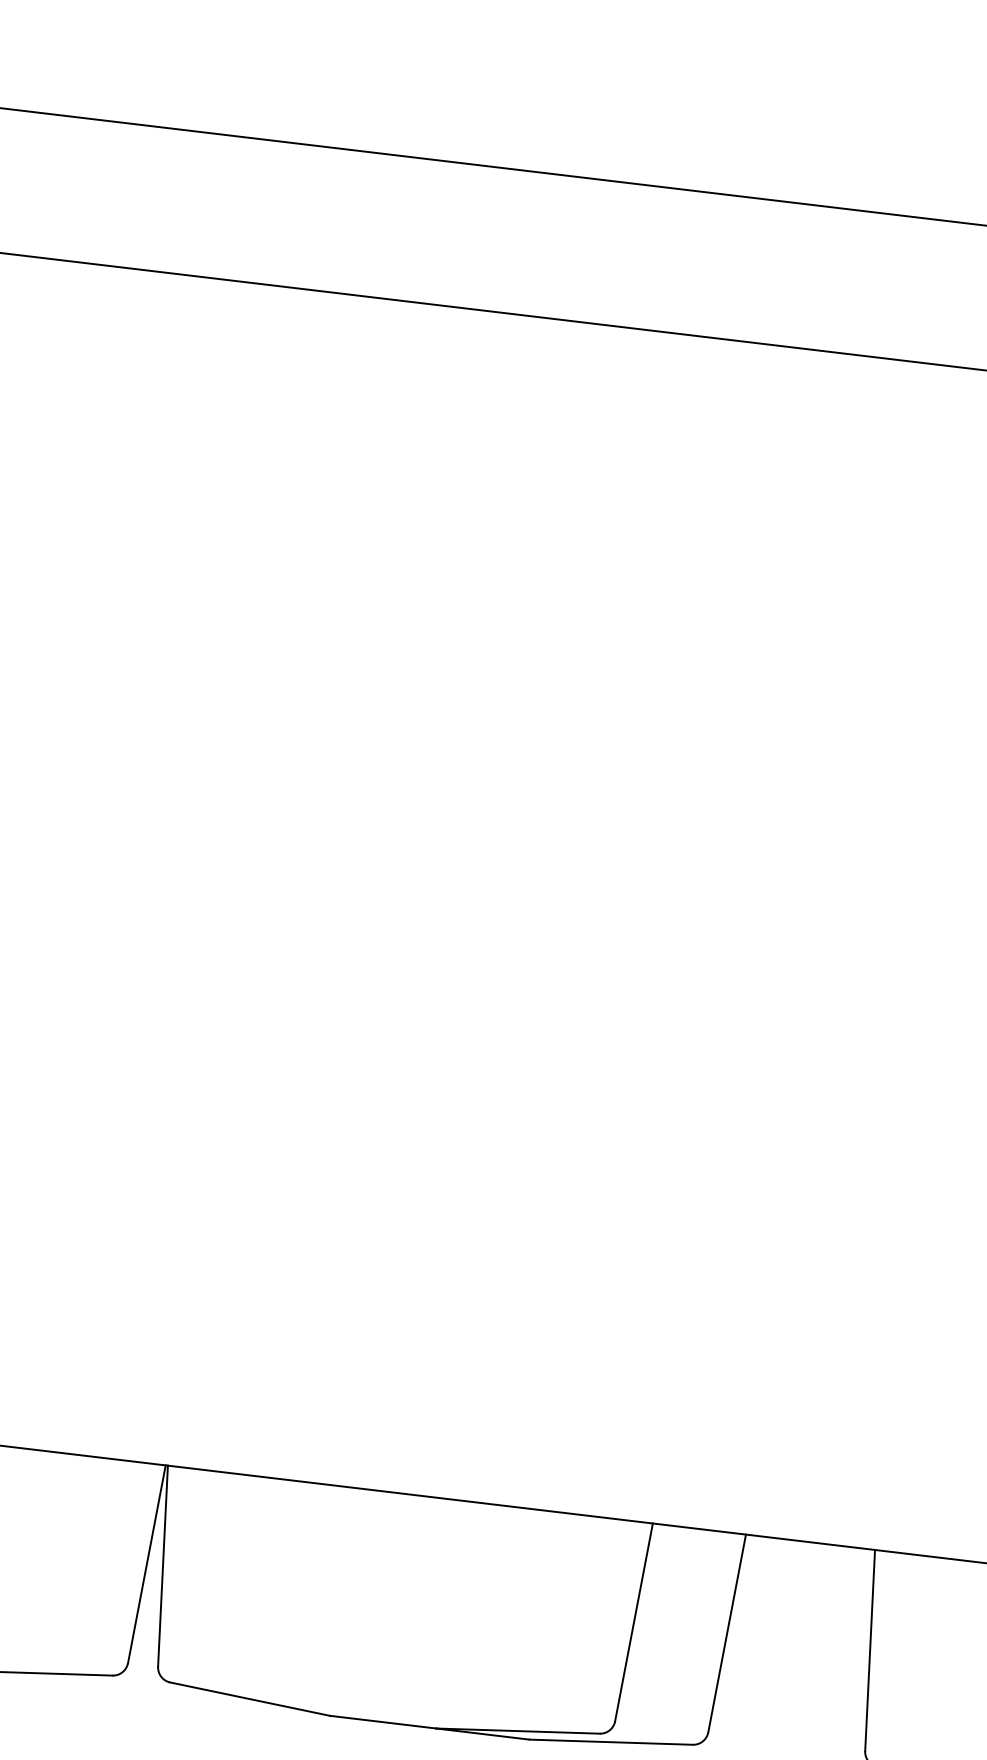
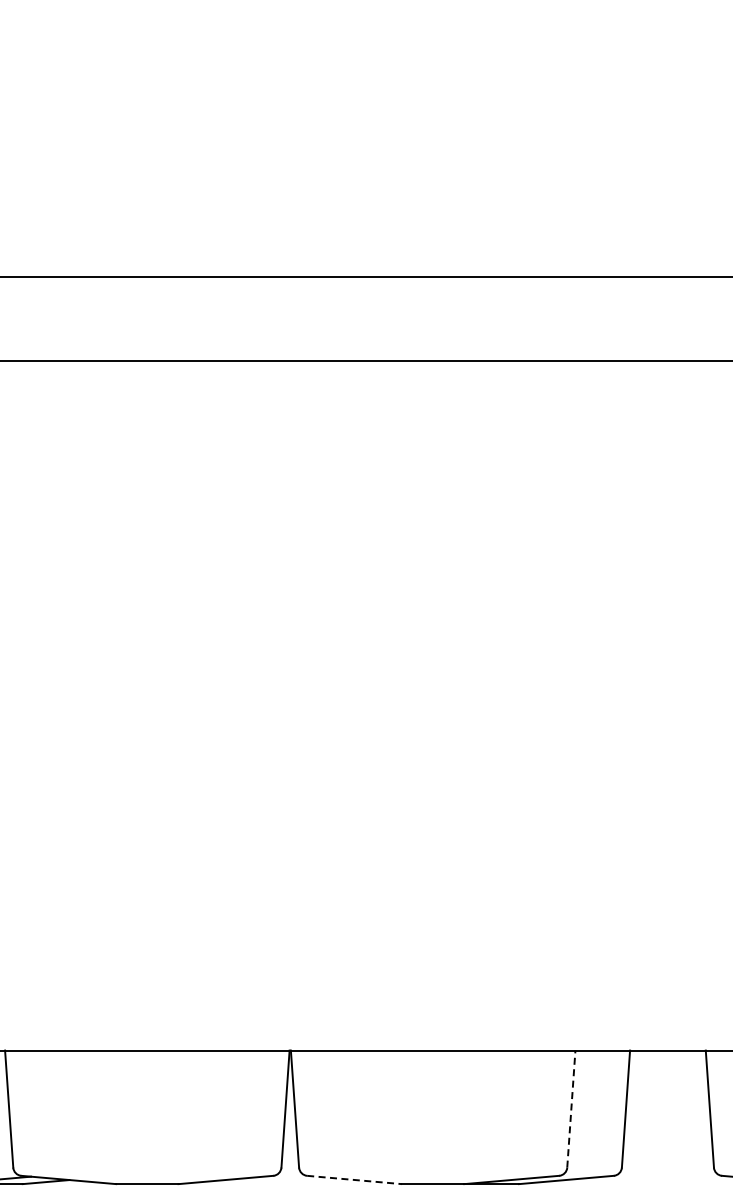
line: (634, 1623) -> (571, 1109), solid -> dashed
line: (250, 1698) -> (354, 1179), solid -> dashed

